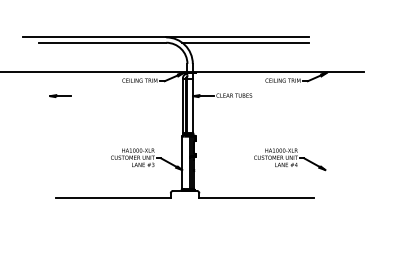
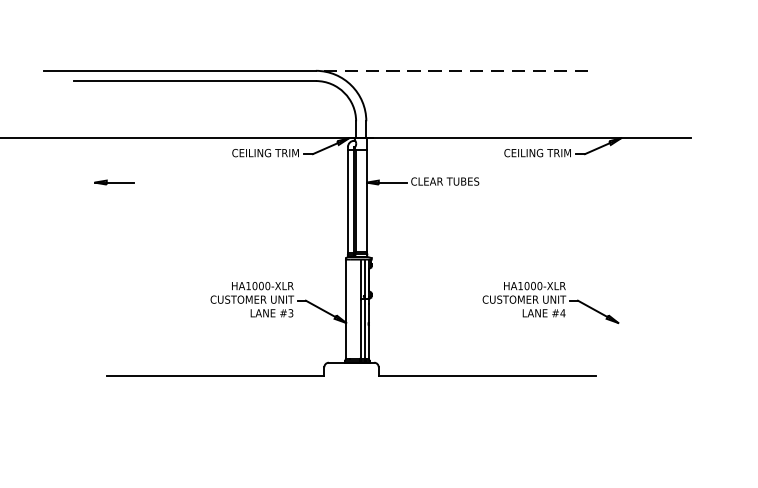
line: (237, 37) -> (451, 71), solid -> dashed
line: (245, 42) -> (466, 80), removed

